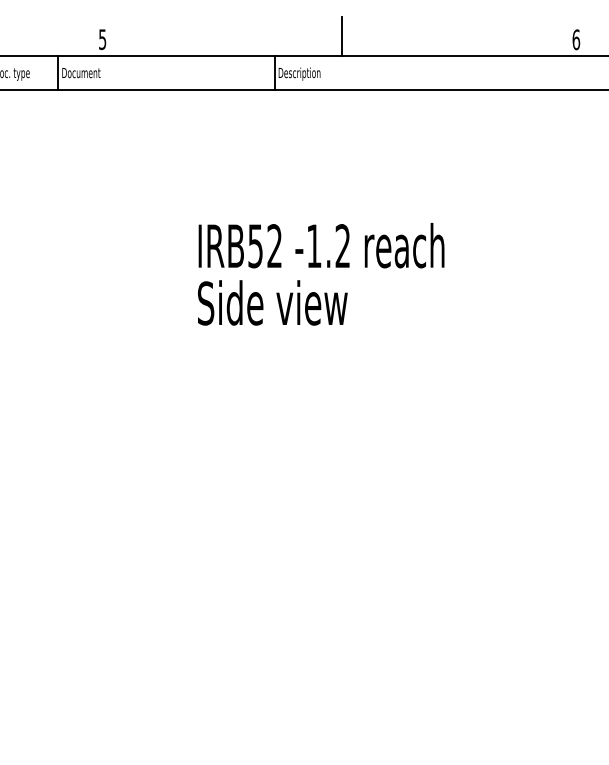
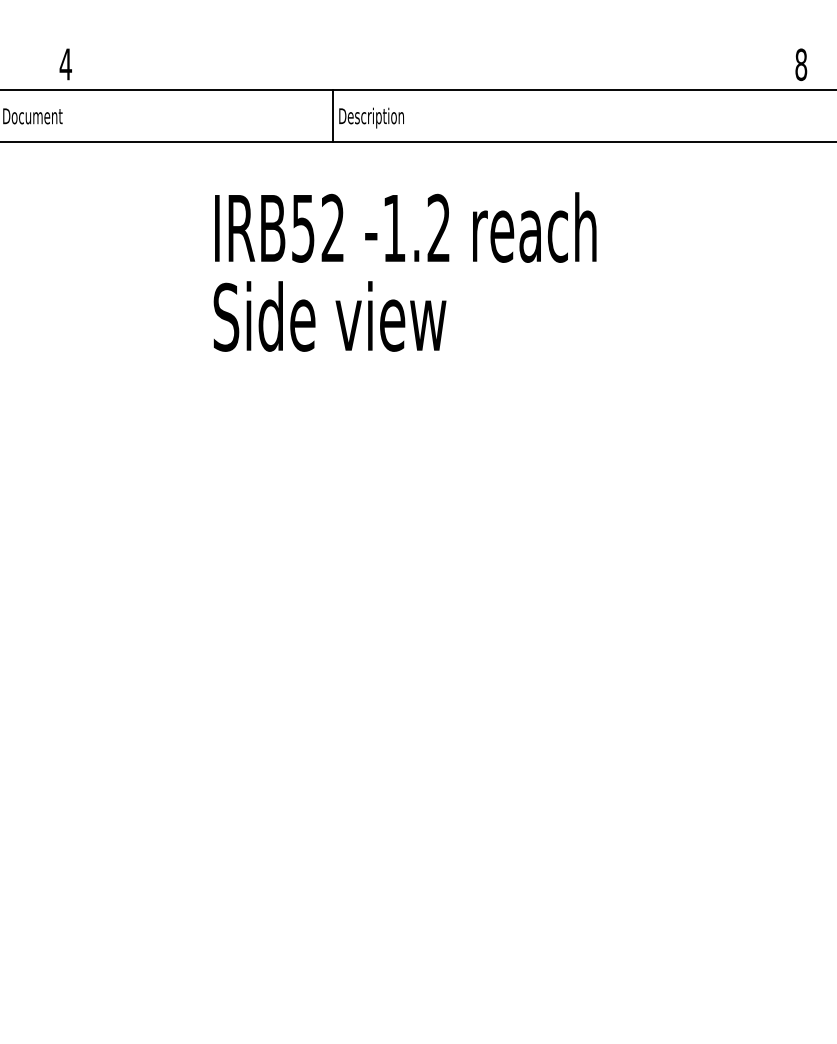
line: (342, 36) -> (438, 59), removed
text: (102, 39) -> (65, 64), 5 -> 4
text: (576, 39) -> (801, 64), 6 -> 8
text: (321, 274) -> (405, 272), moved

